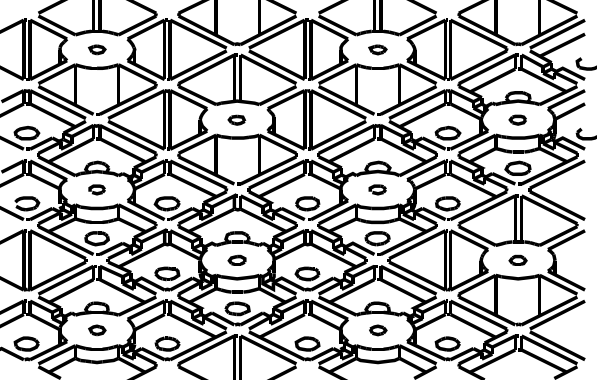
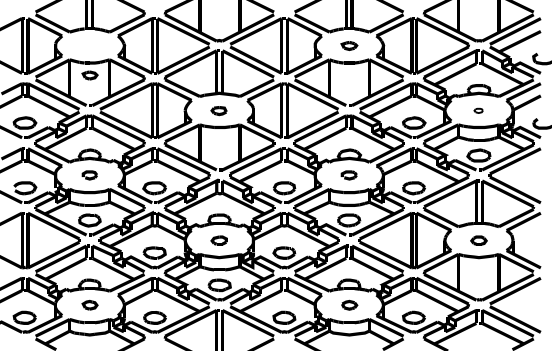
part: (96, 49) -> (89, 75), moved
part: (517, 119) -> (478, 110), size x0.6

